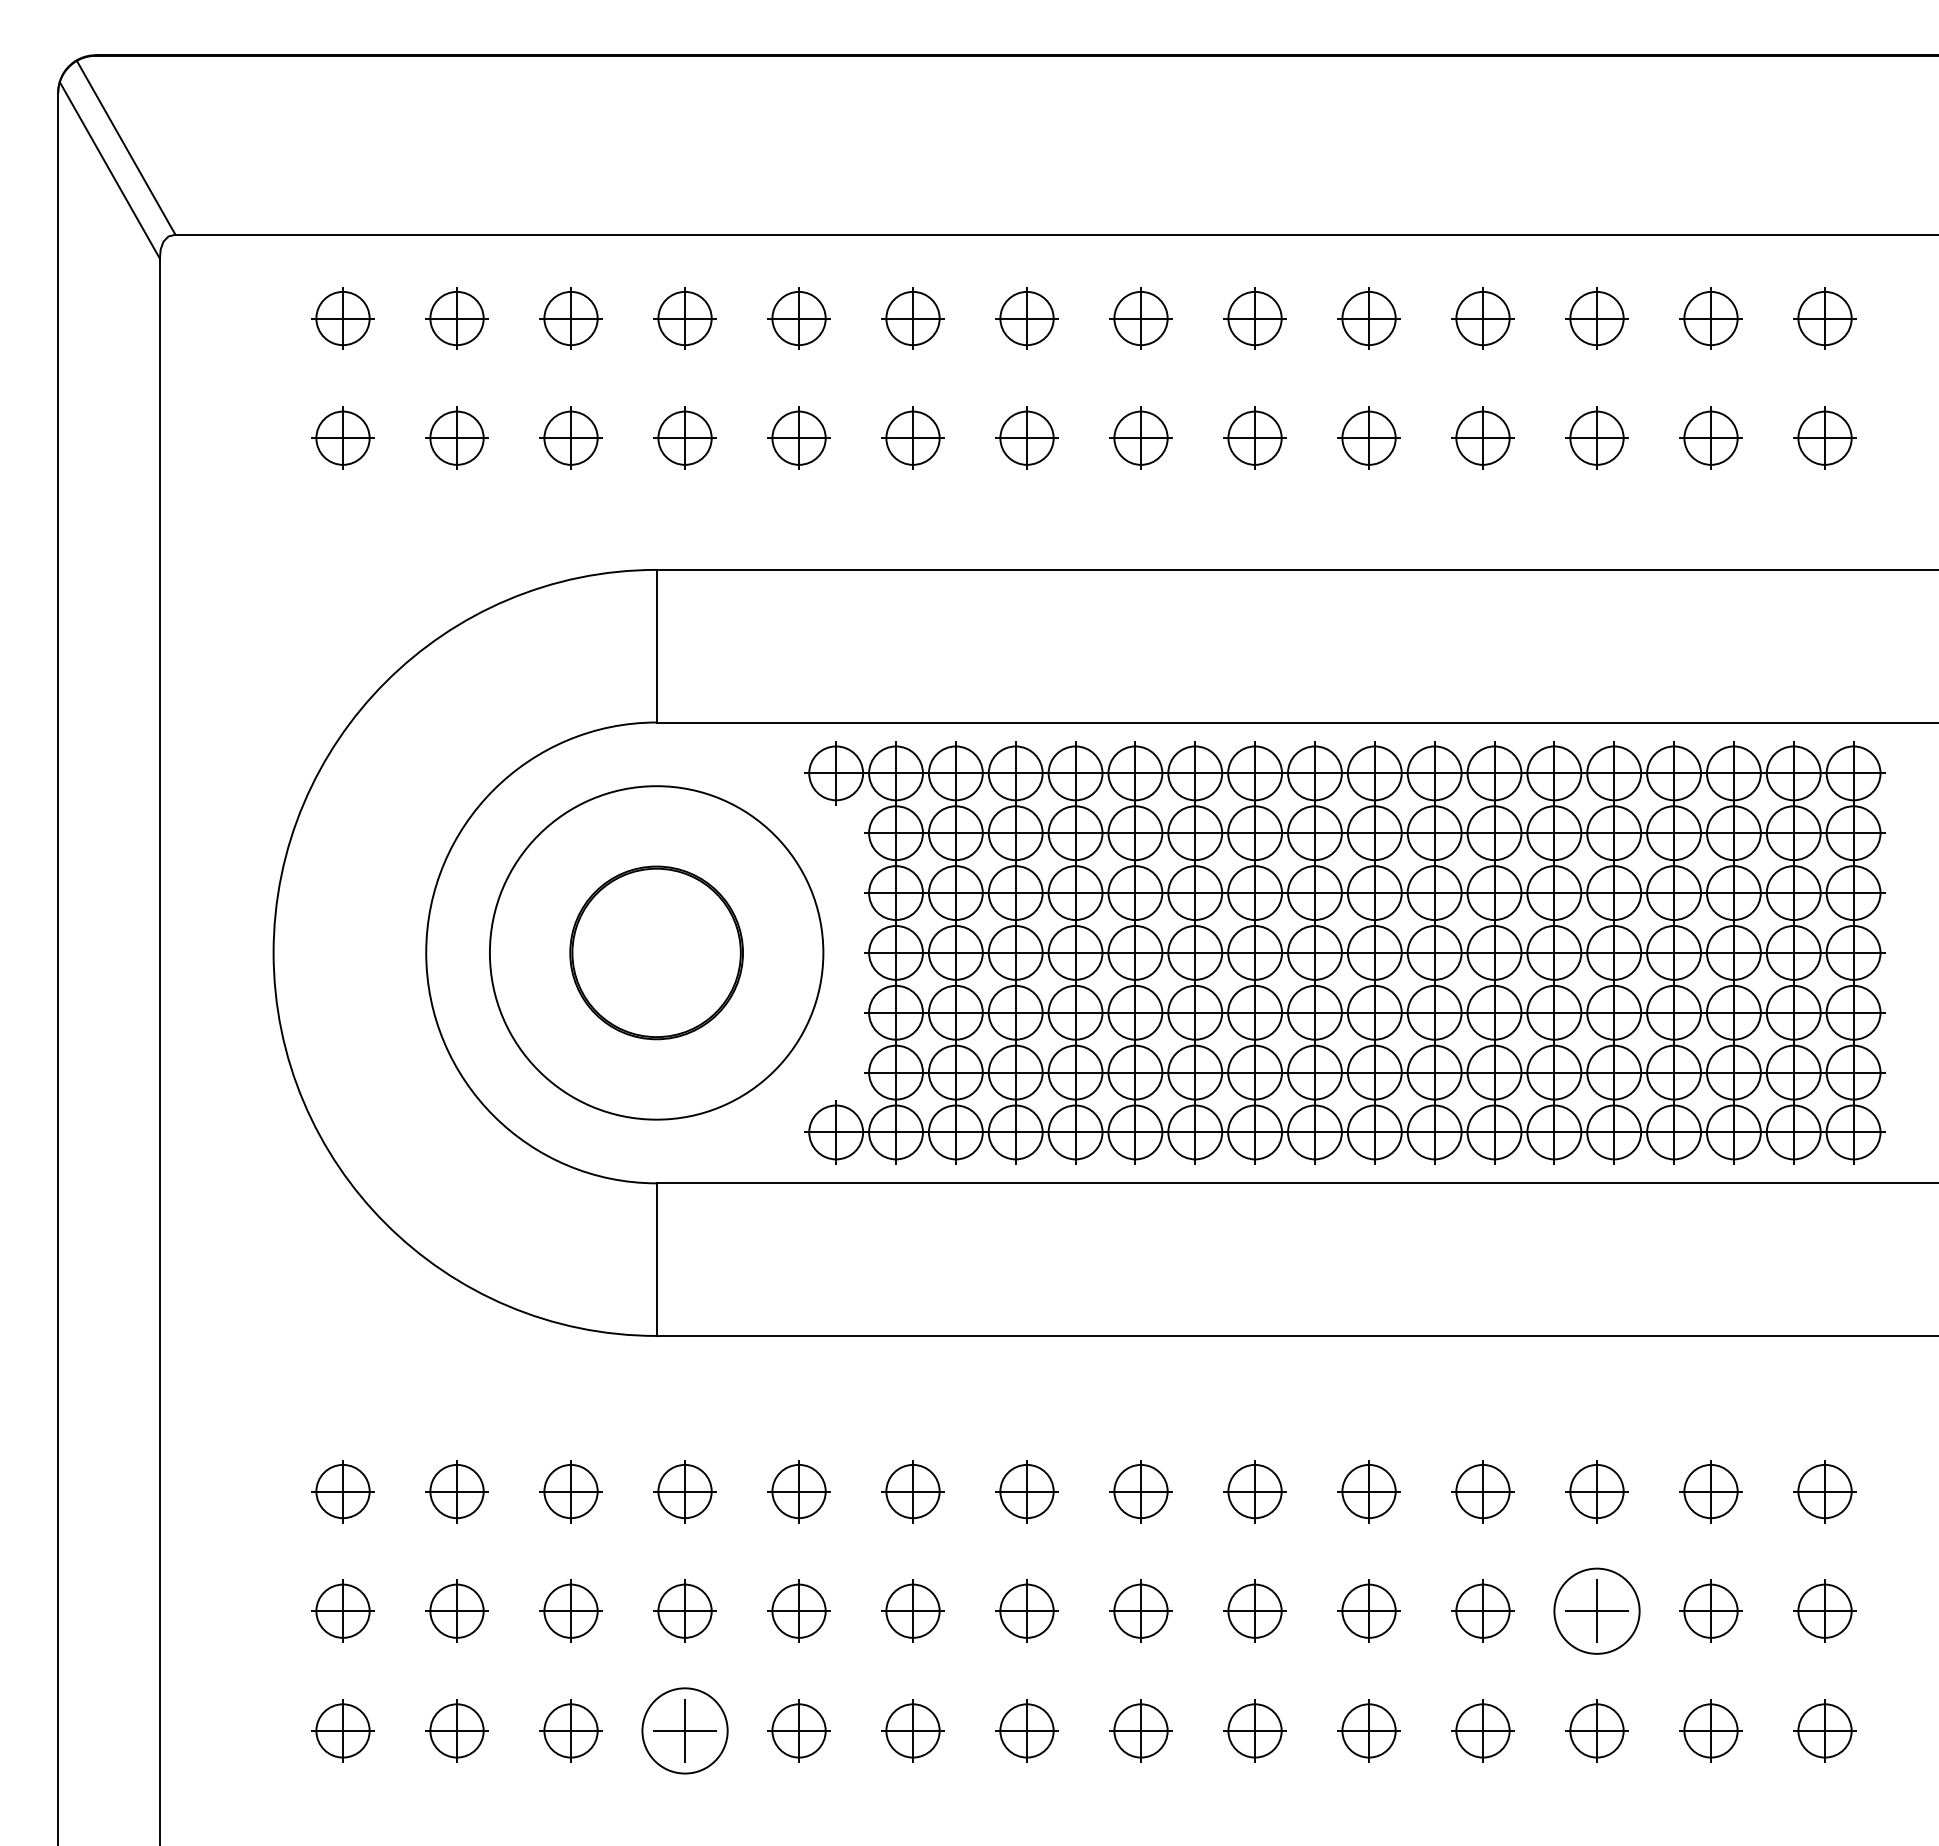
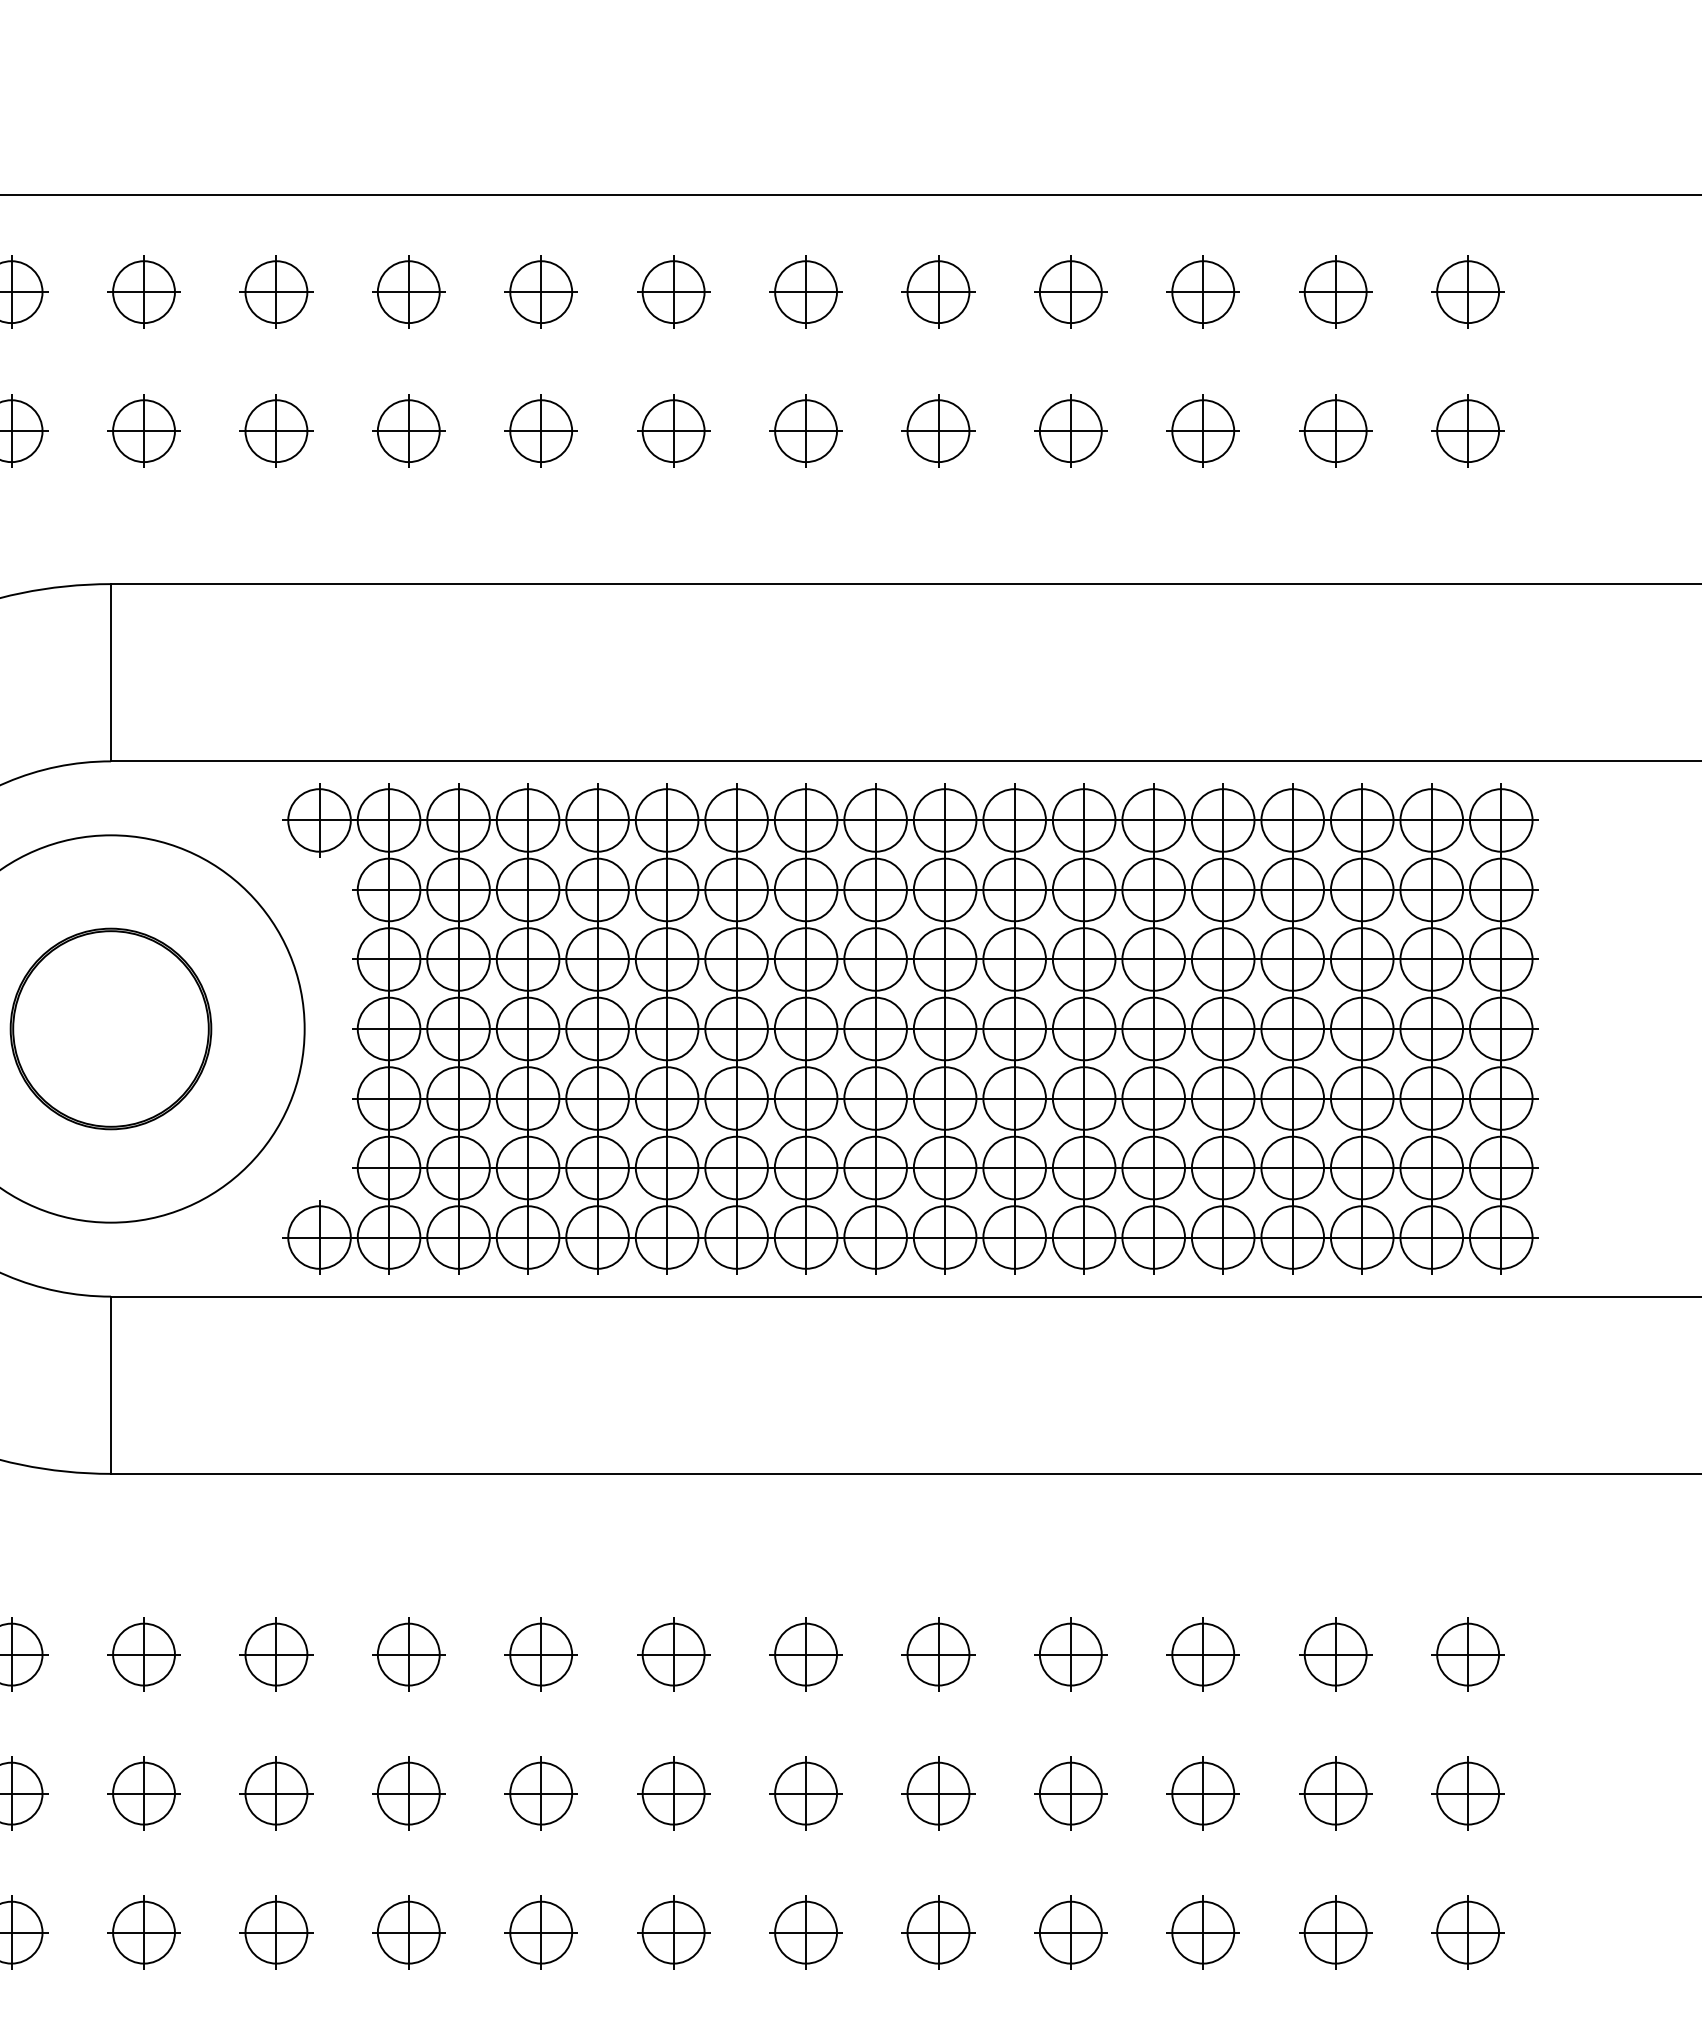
circle: (1596, 1610) -> (1202, 1792), size x0.62
circle: (684, 1730) -> (143, 1932), size x0.62

